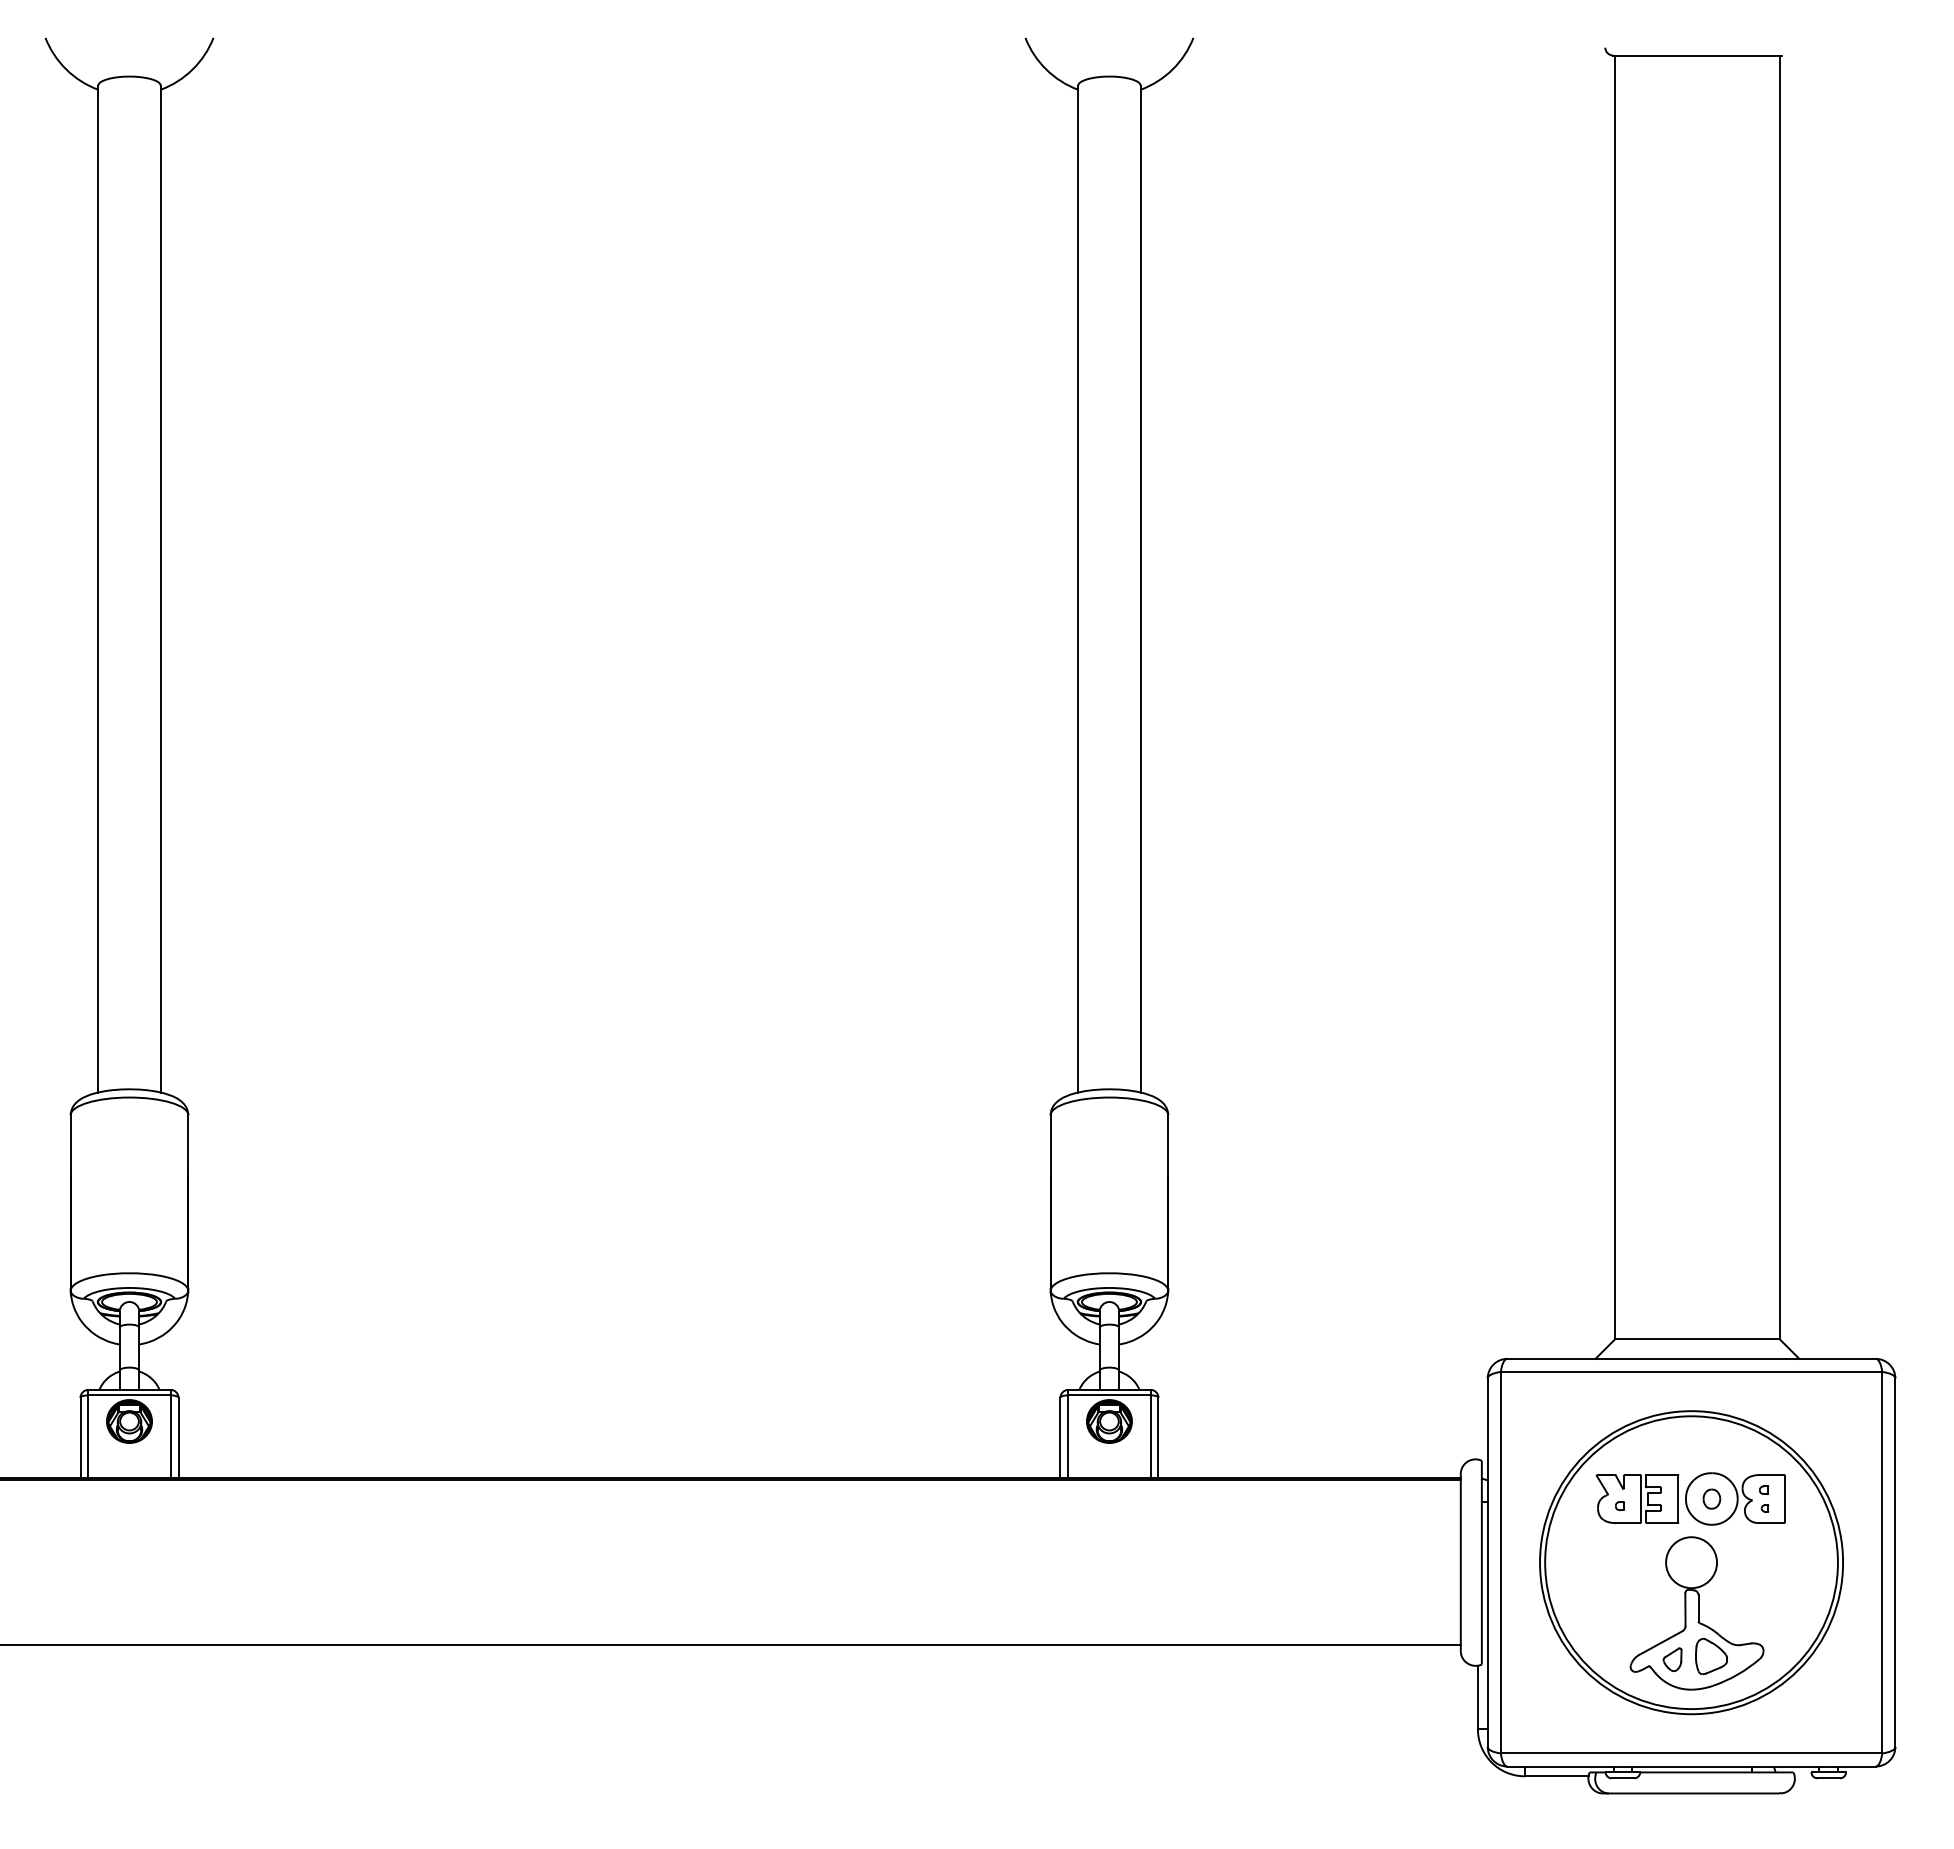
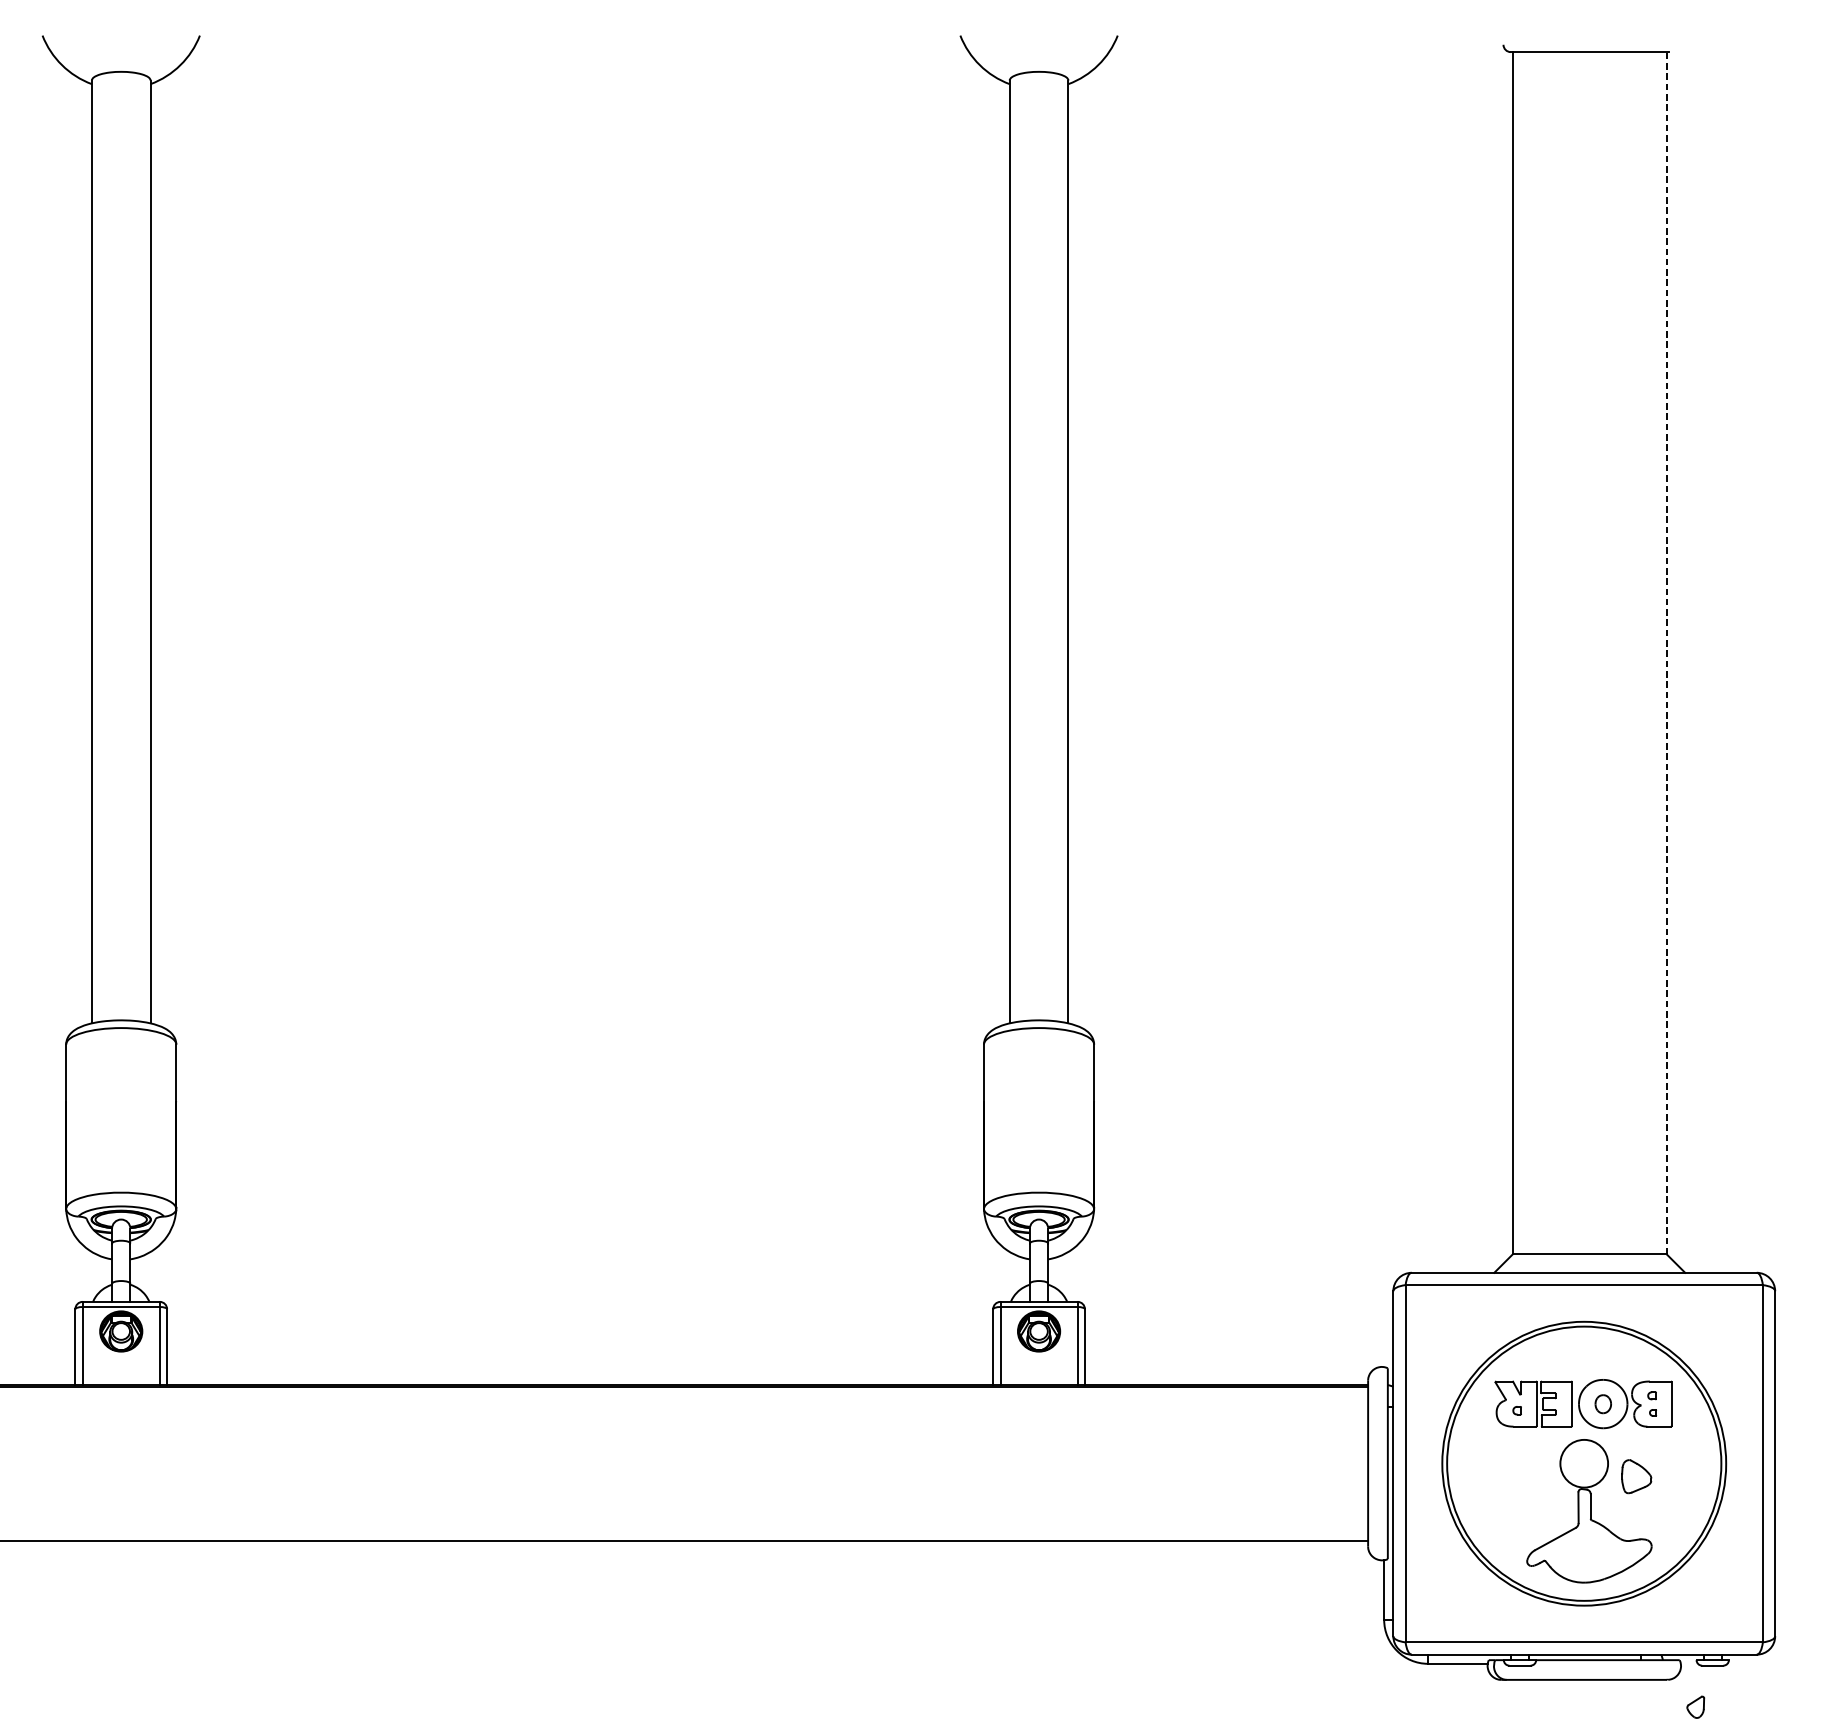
line: (1779, 697) -> (1666, 653), solid -> dashed
part: (1711, 1656) -> (1636, 1476), moved
part: (1672, 1659) -> (1695, 1707), moved

